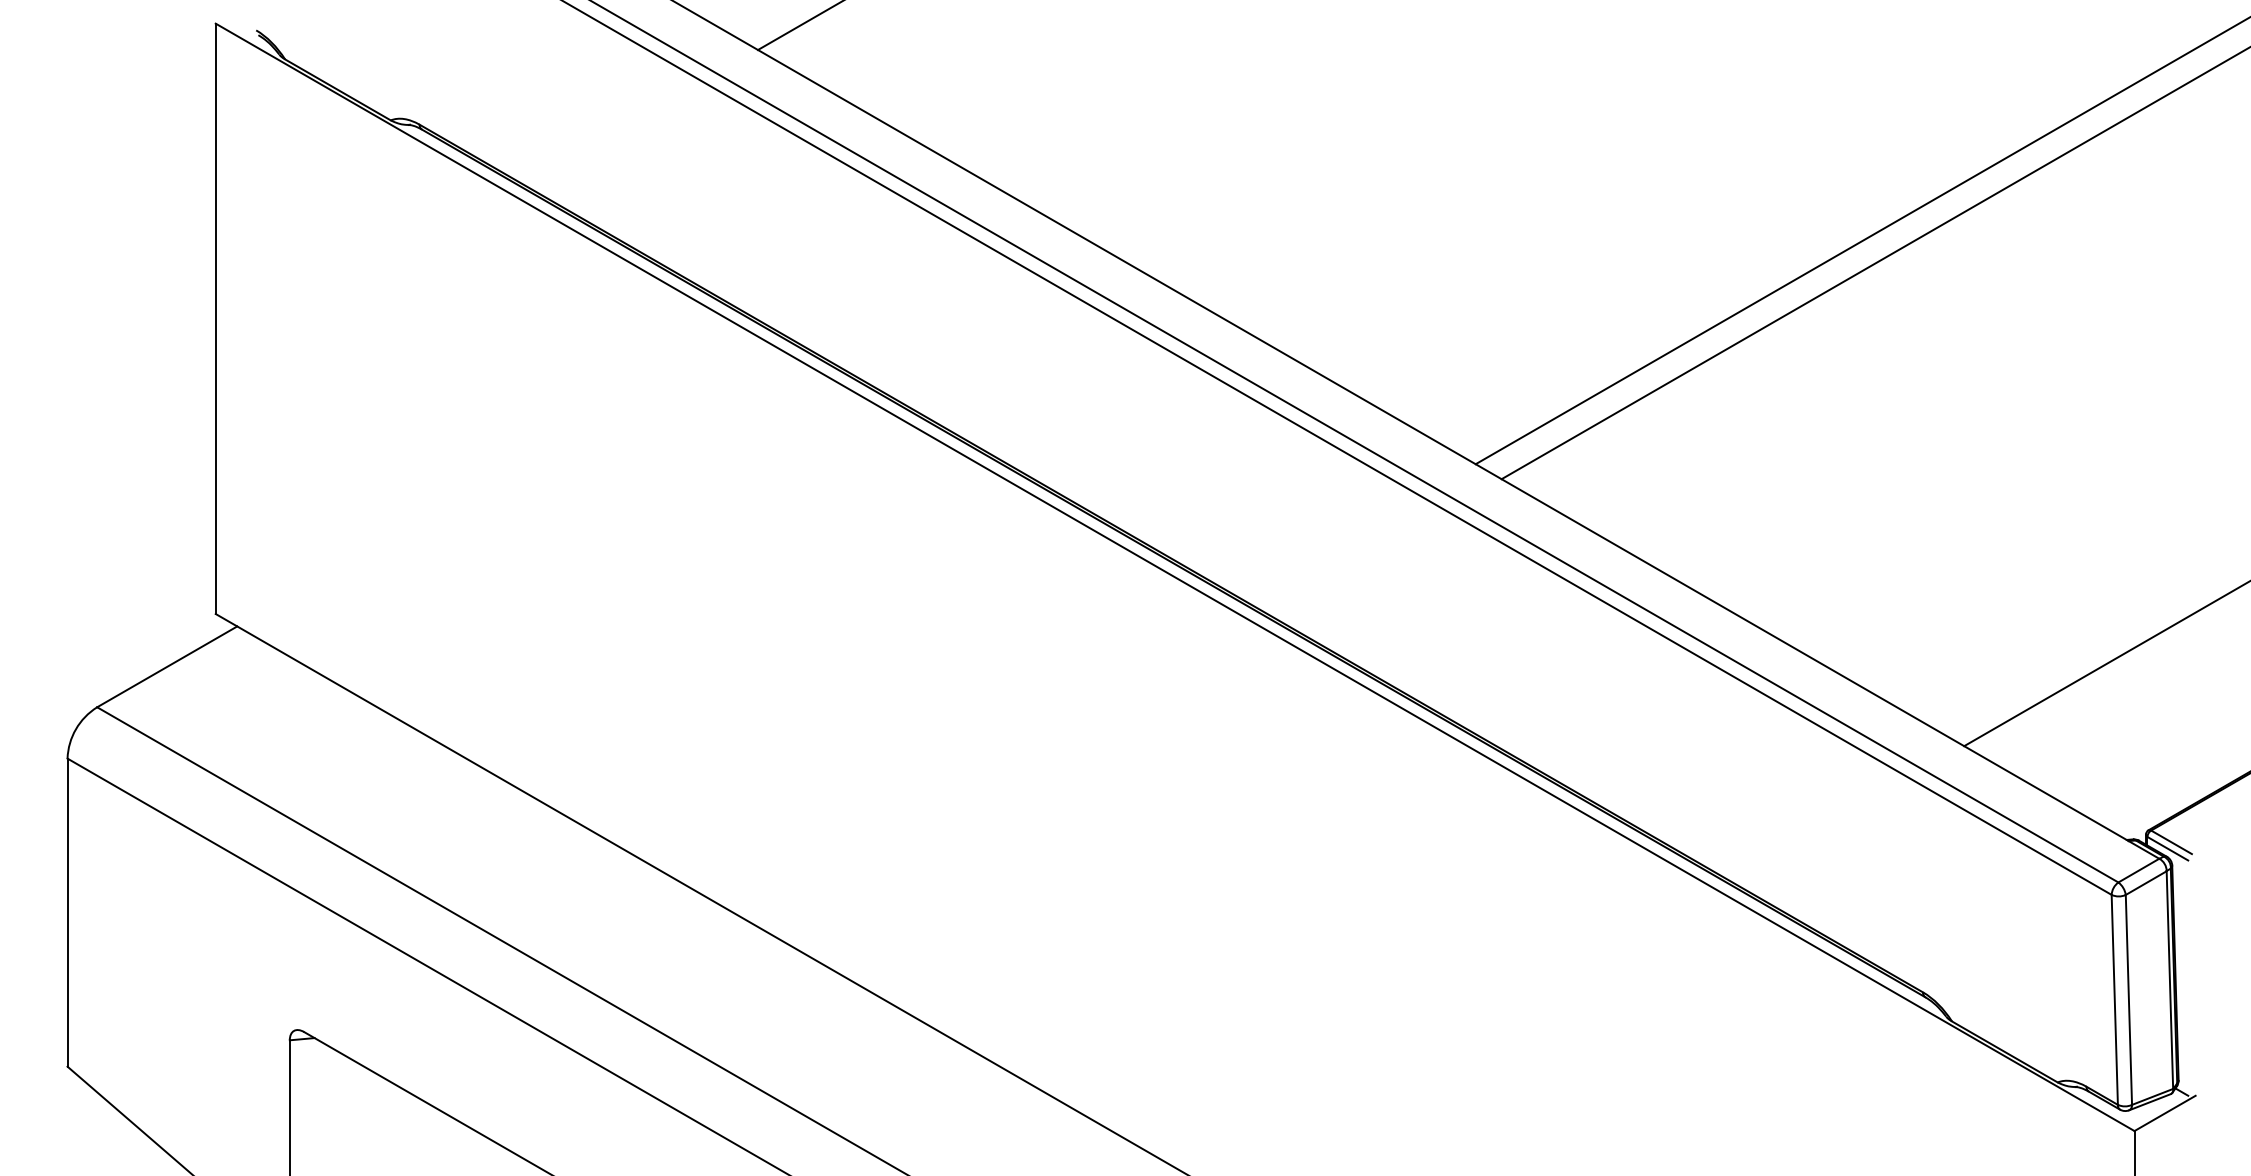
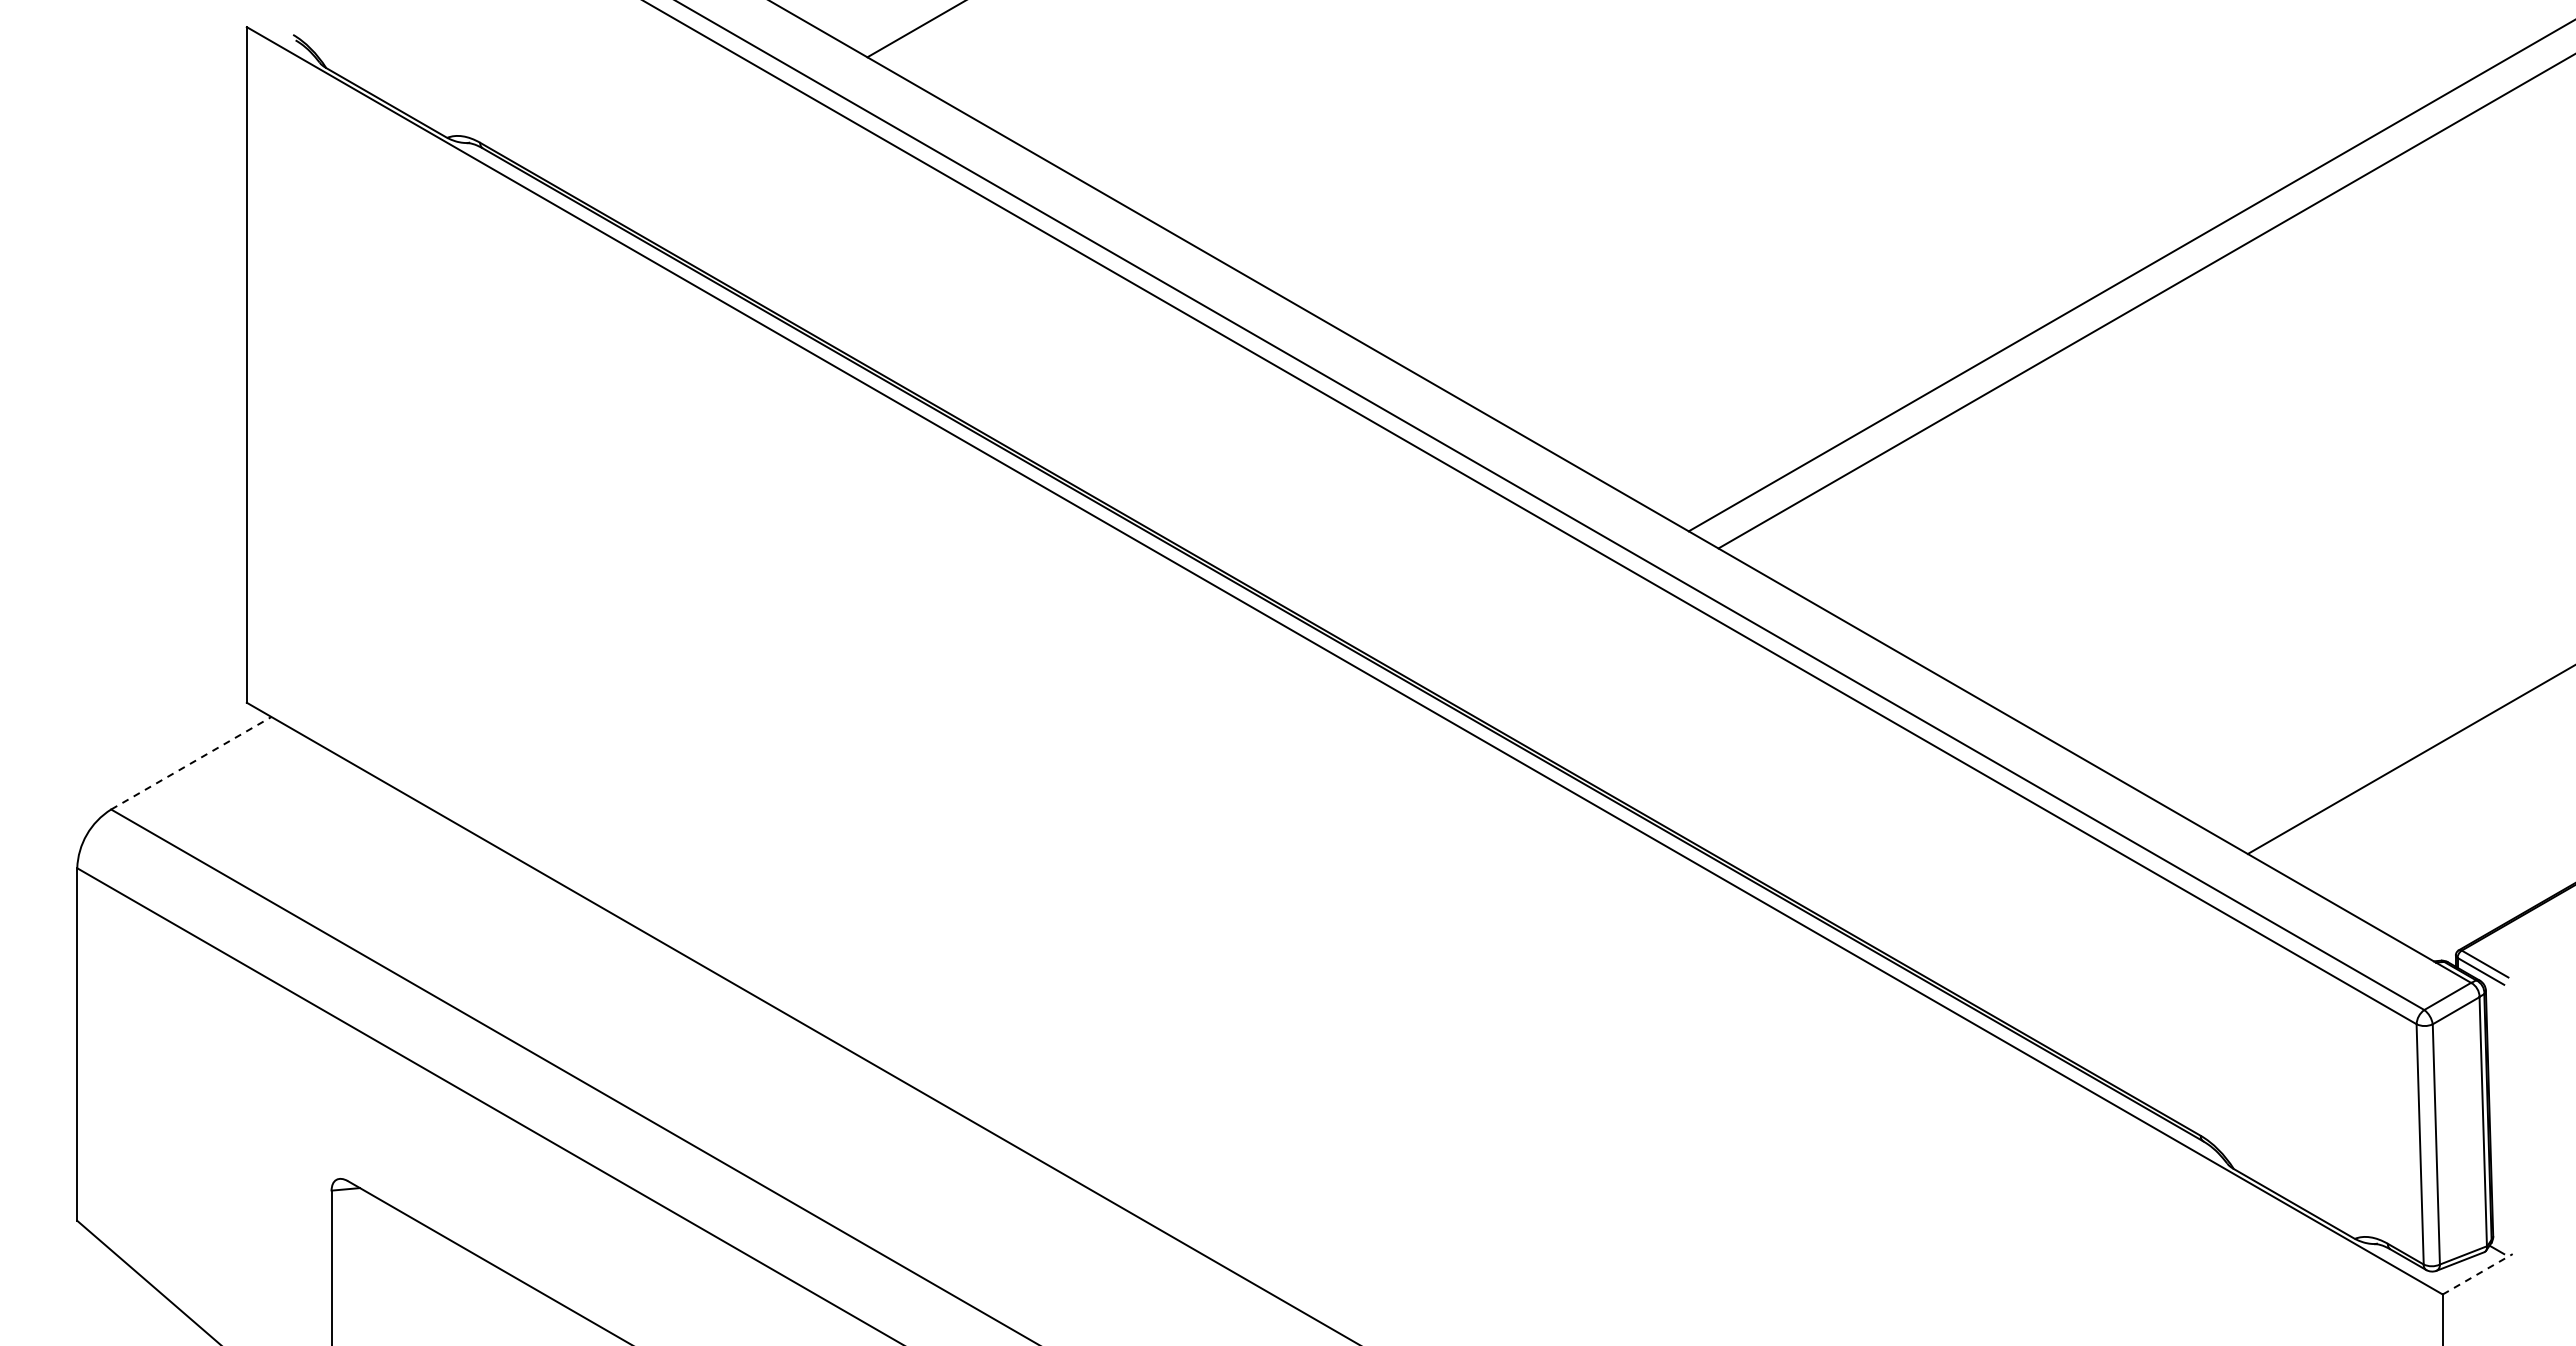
line: (167, 667) -> (191, 763), solid -> dashed
line: (2165, 1113) -> (2478, 1274), solid -> dashed

